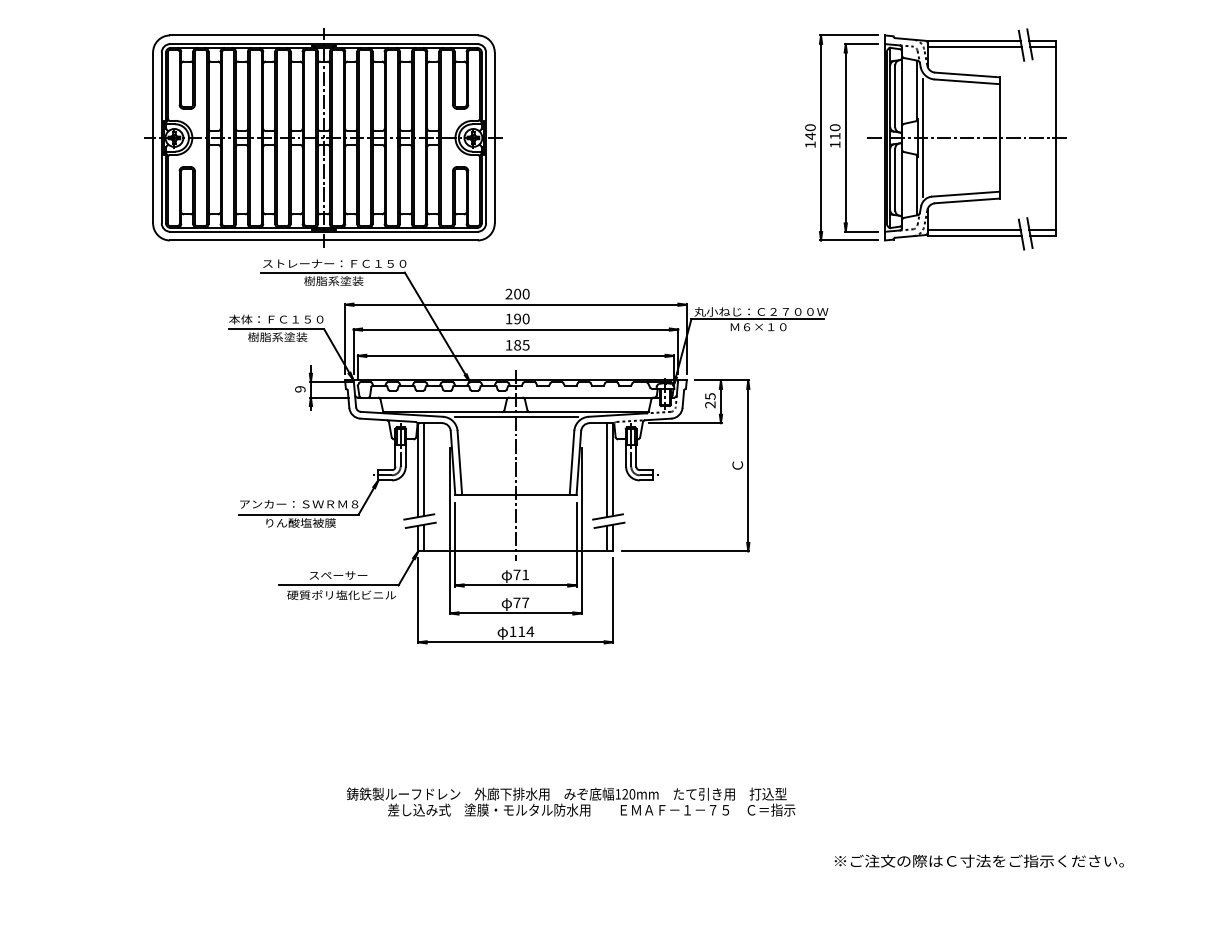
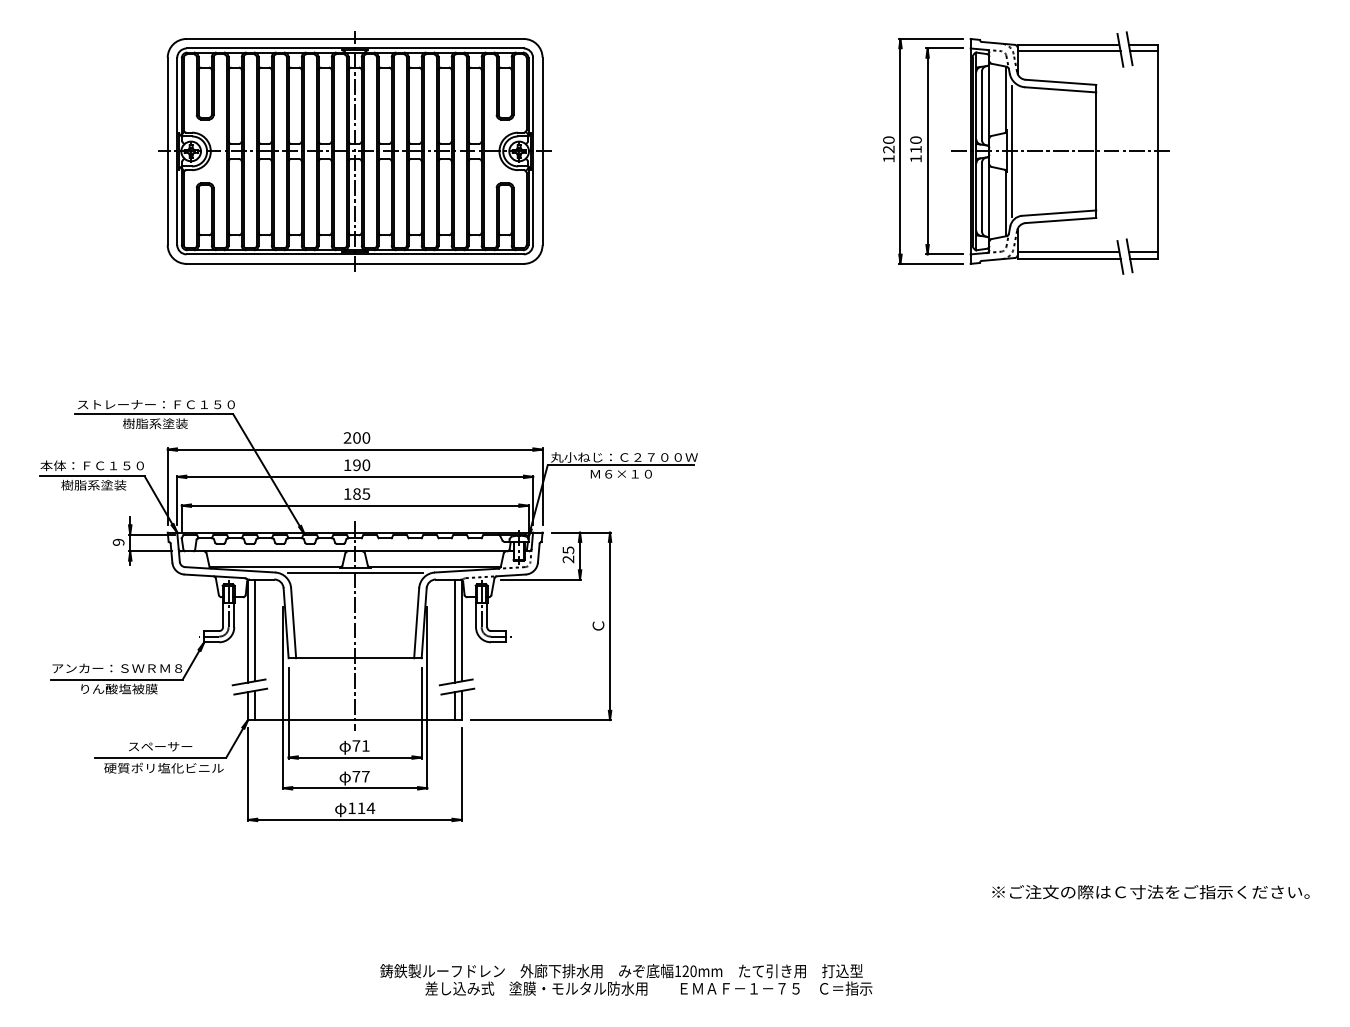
text: (810, 136) -> (888, 149), 140 -> 120
part: (528, 451) -> (368, 610), moved
text: (570, 801) -> (625, 979), moved
text: (978, 860) -> (1150, 891), moved

